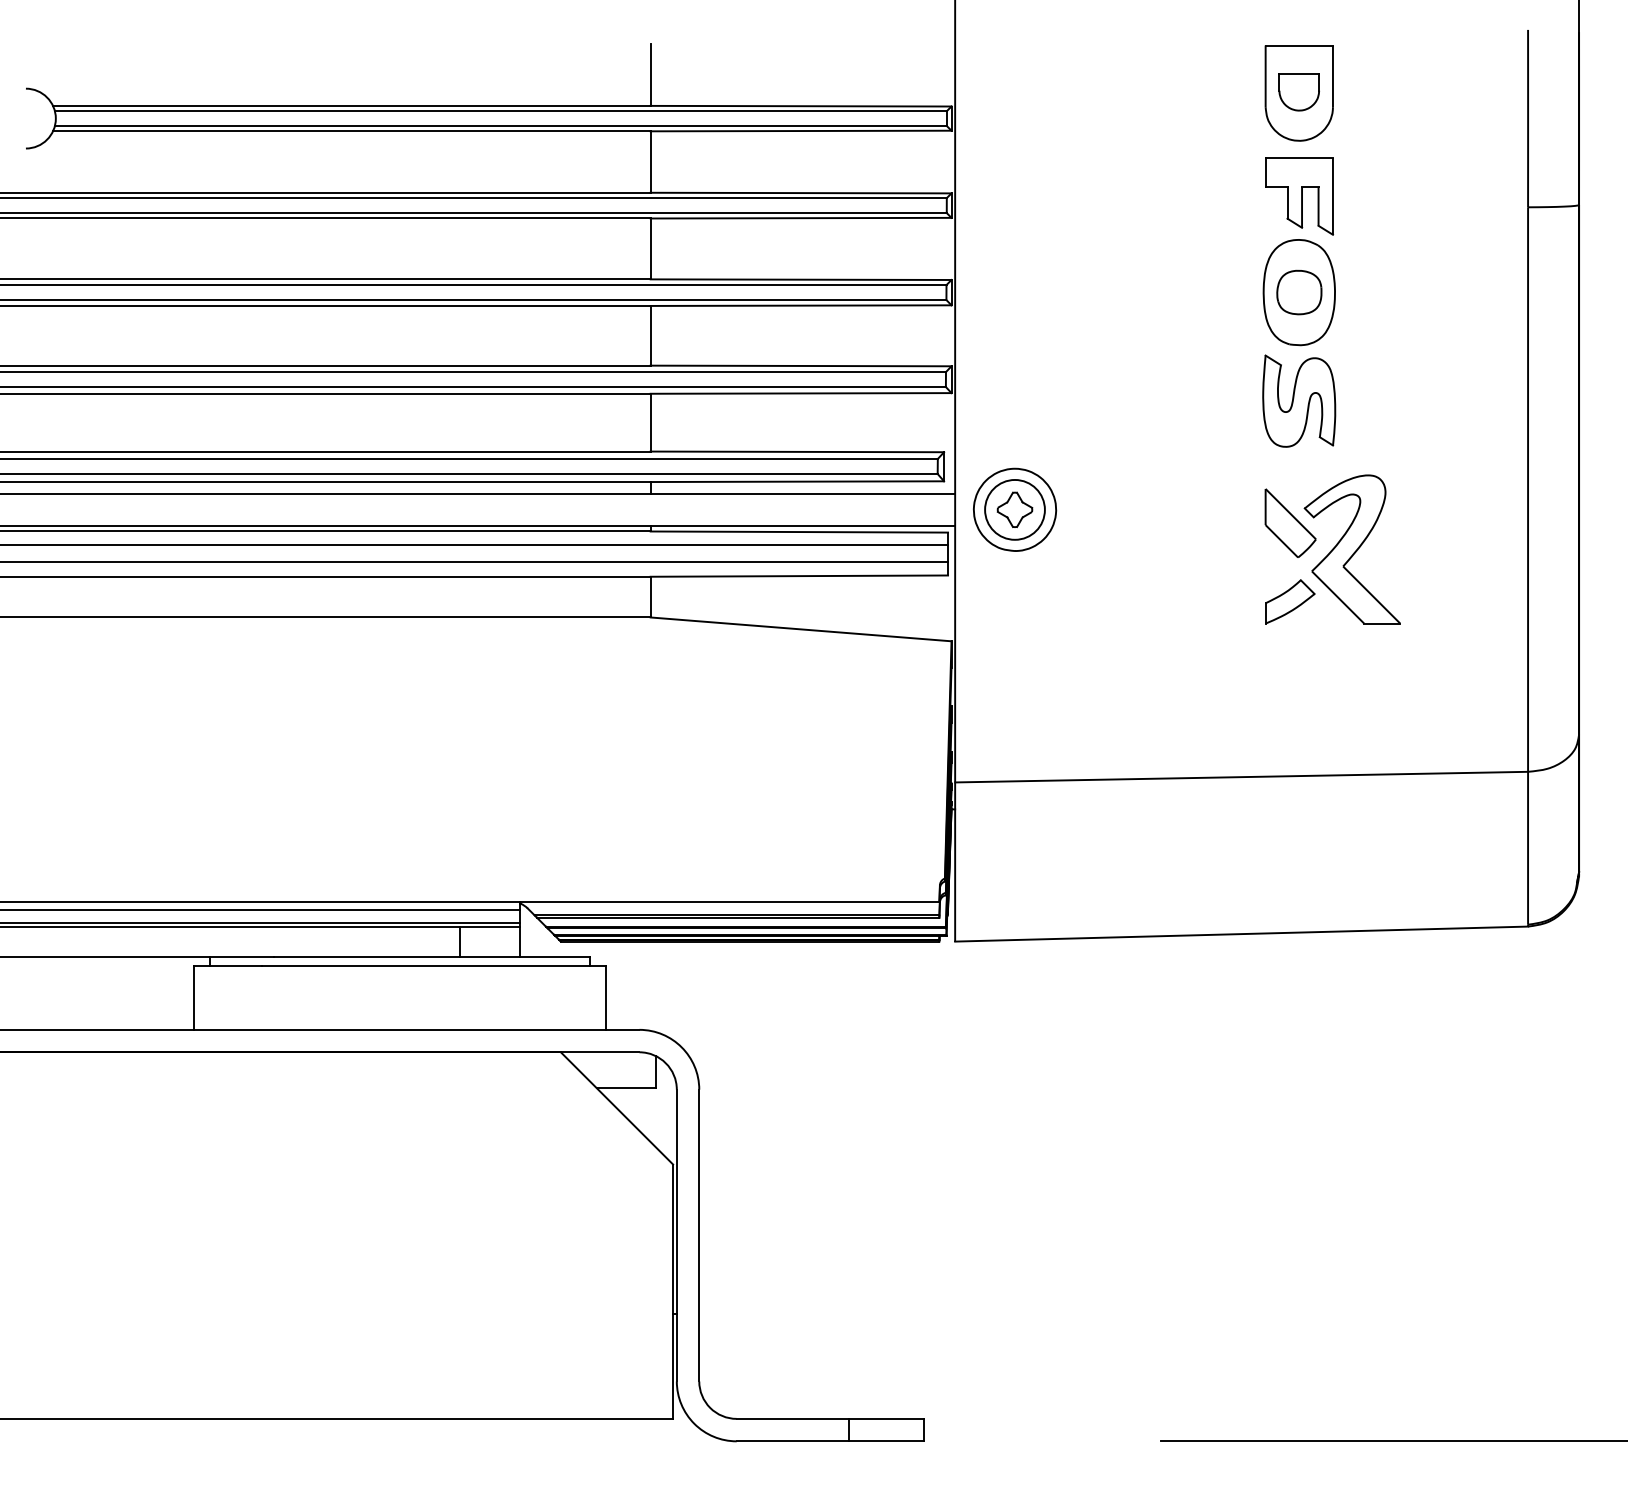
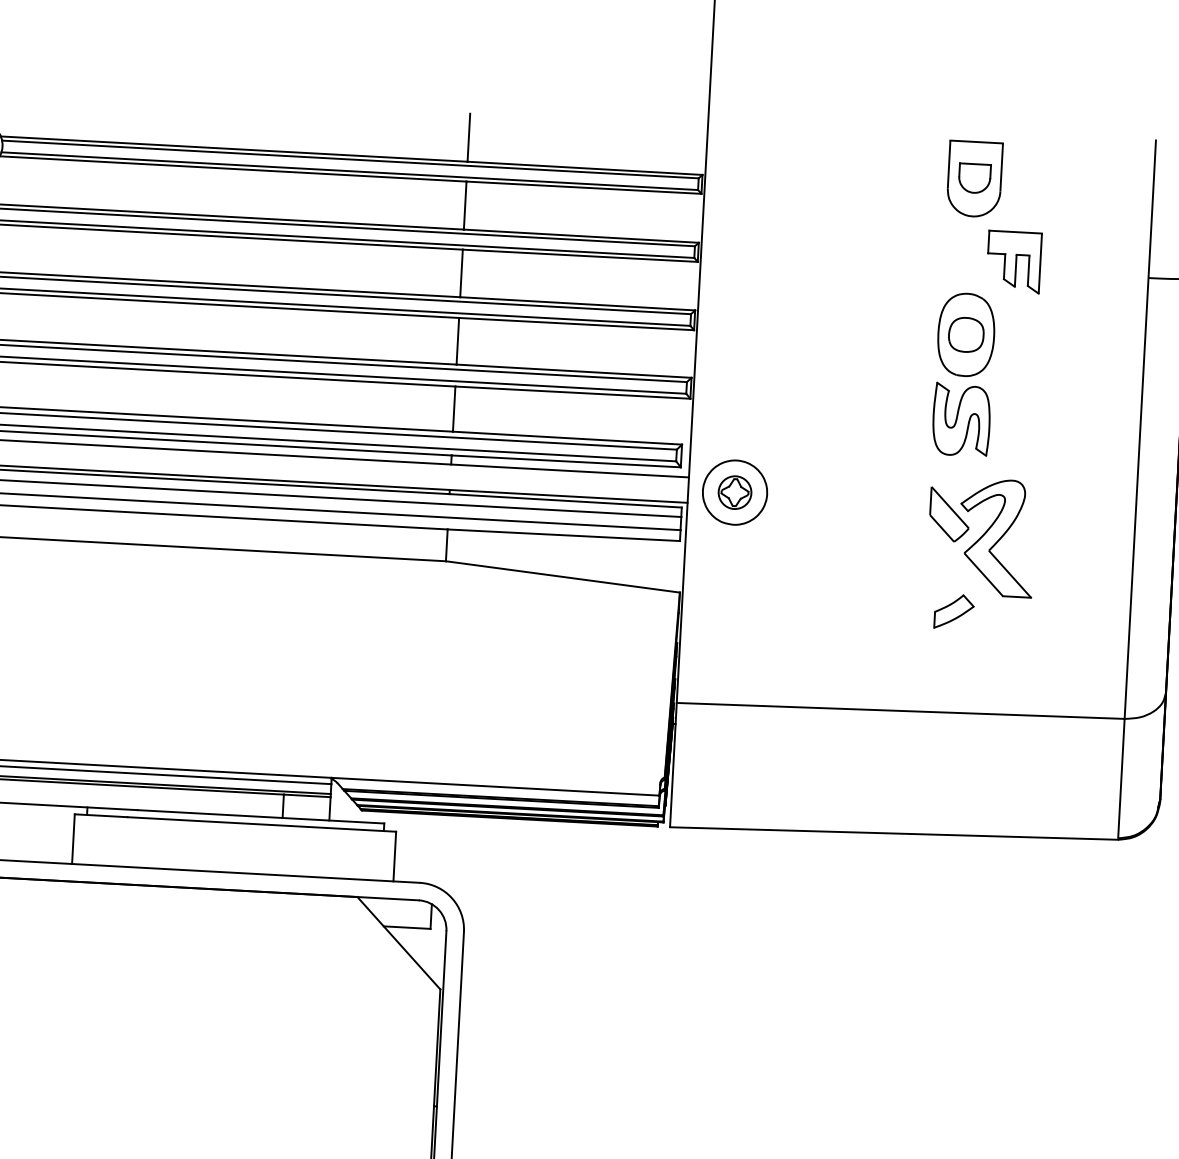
part: (1299, 196) -> (1014, 262), moved
circle: (1014, 509) -> (734, 492), size x0.7
part: (1290, 601) -> (954, 611), moved

